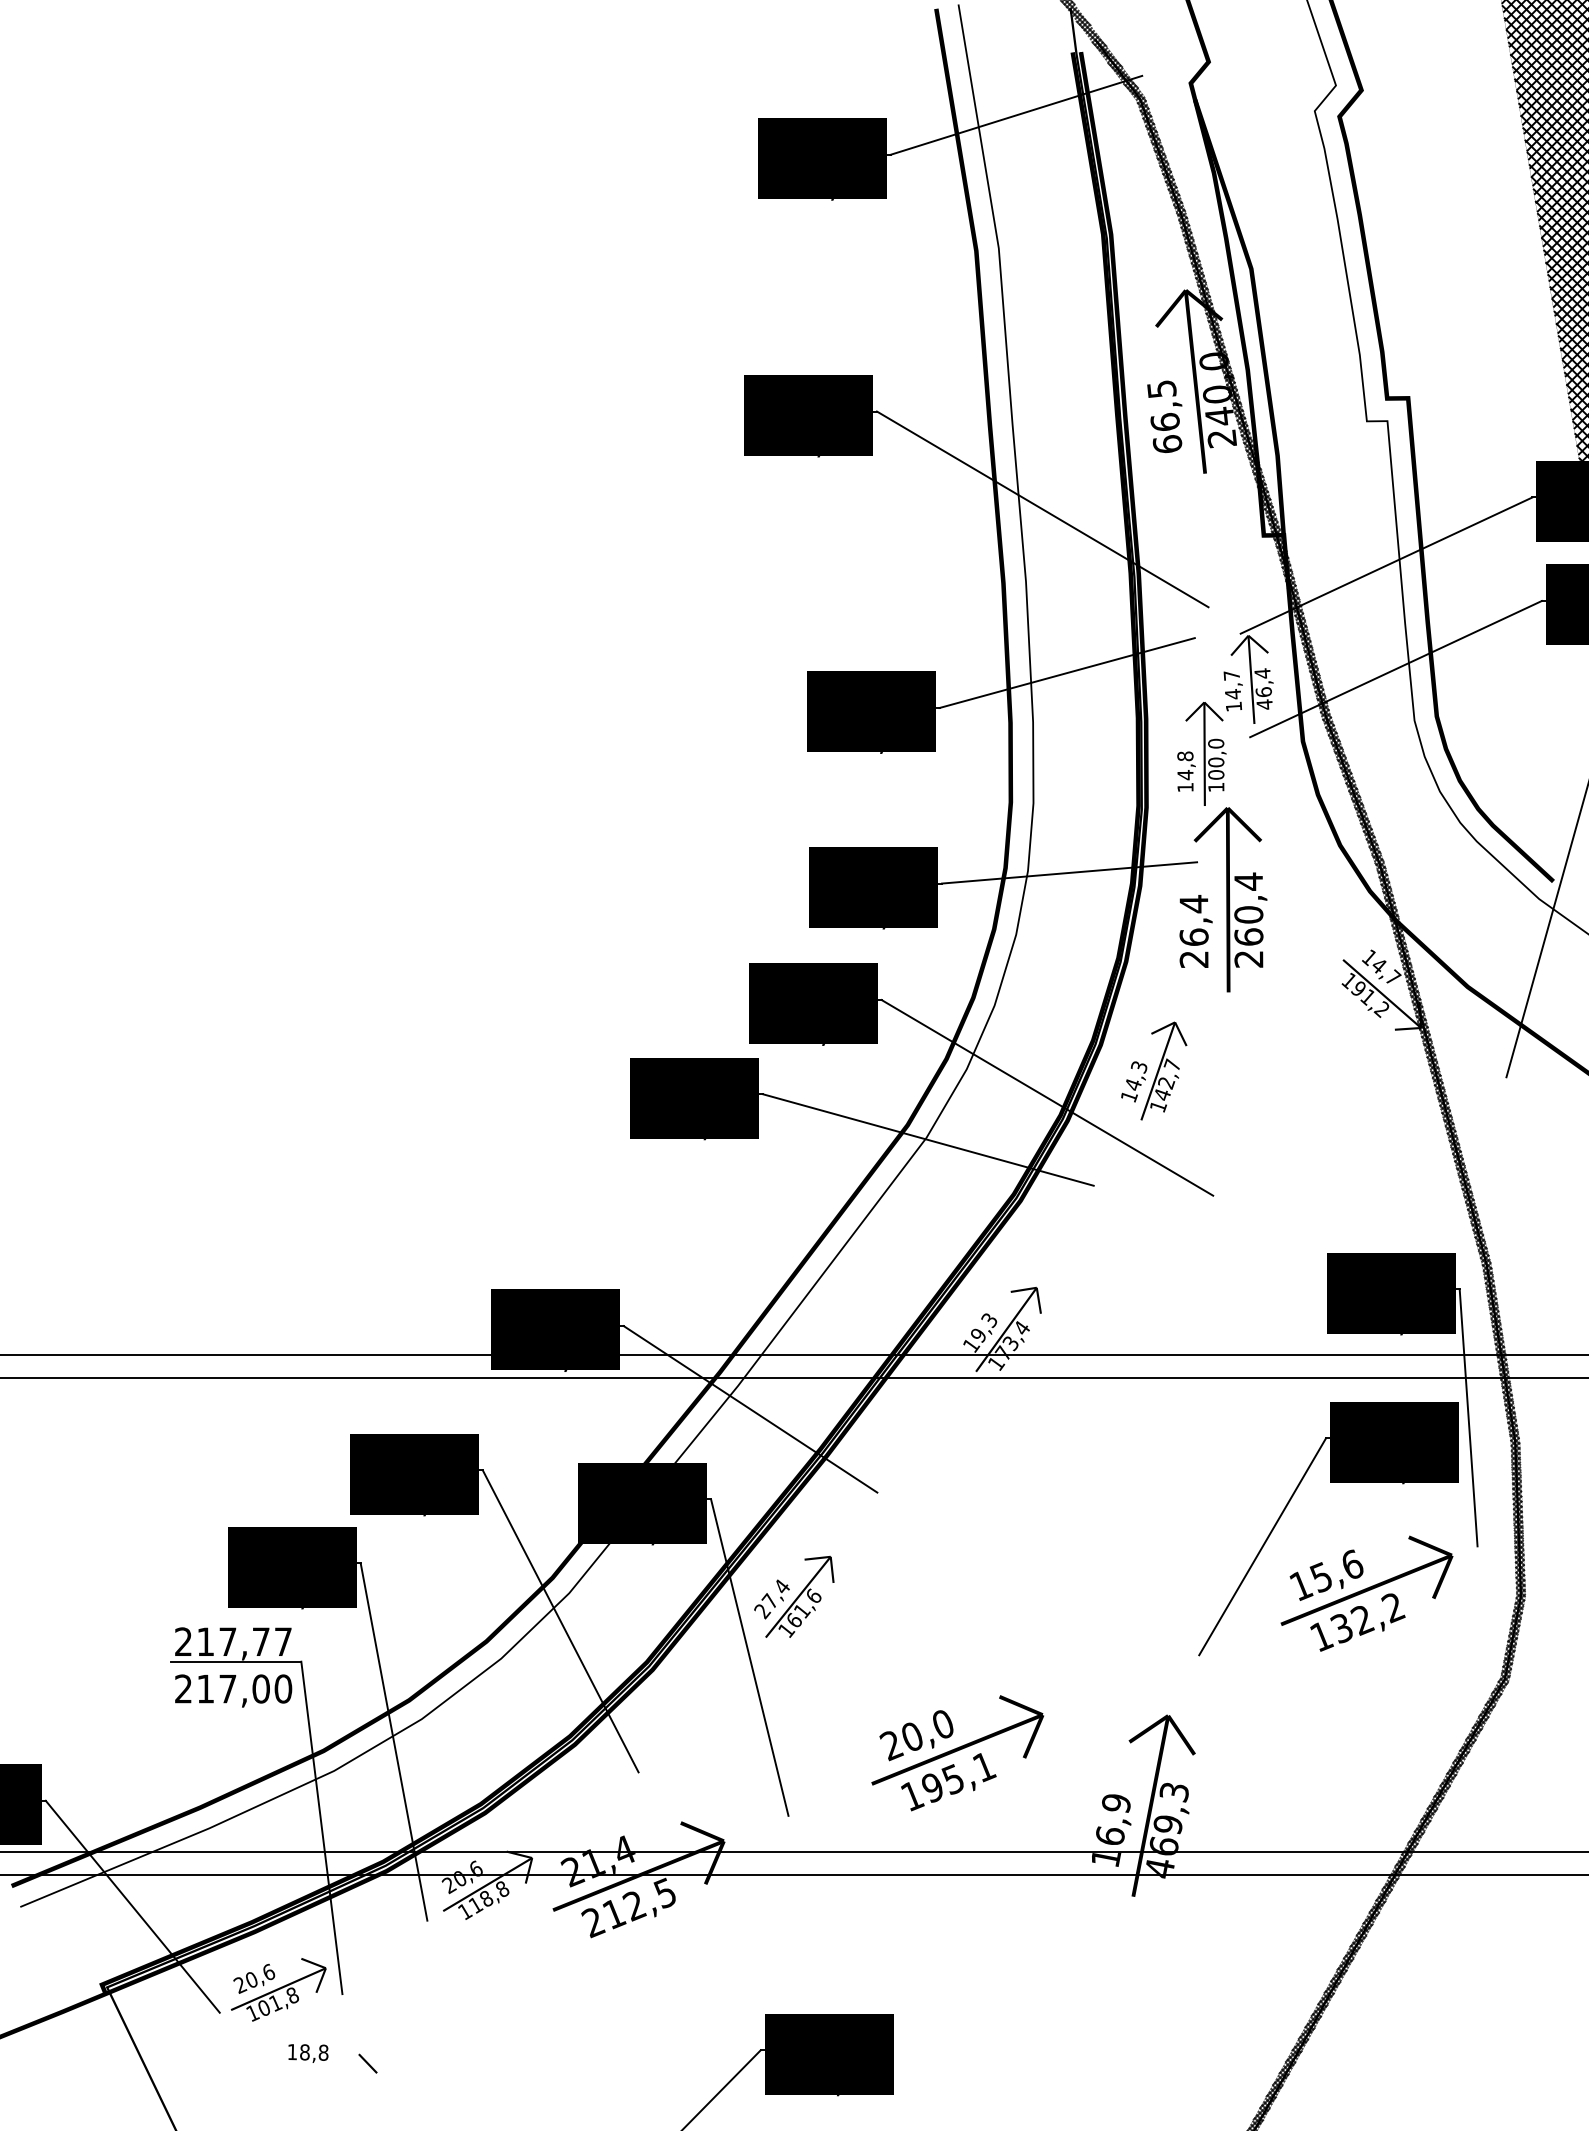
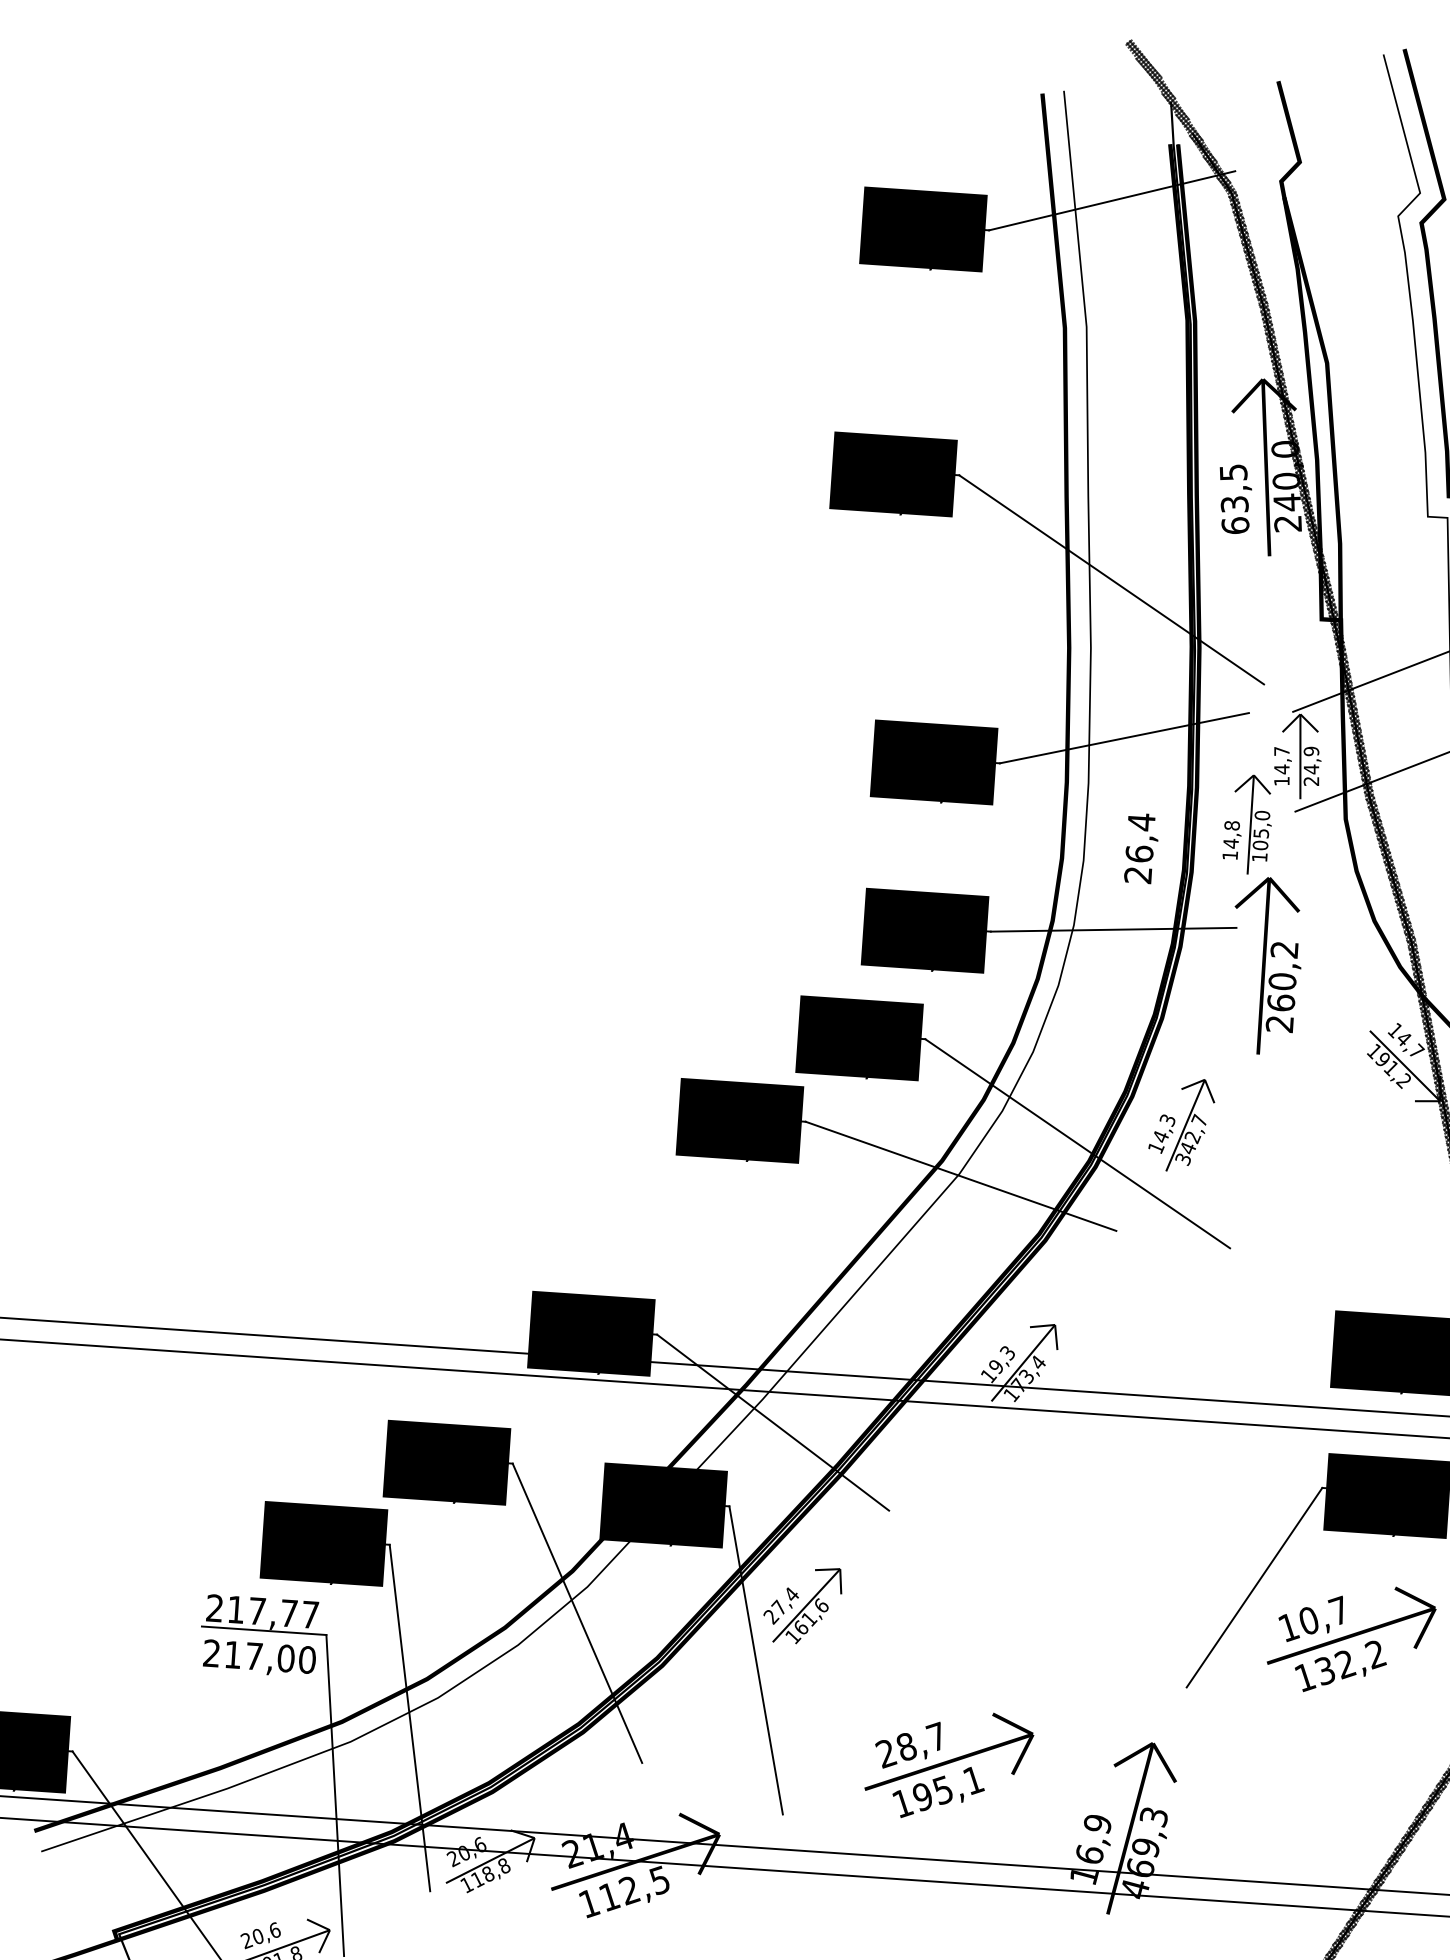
text: (1165, 421) -> (1234, 503), 66,5 -> 63,5
text: (1263, 688) -> (1311, 765), 46,4 -> 24,9
text: (1216, 762) -> (1261, 833), 100,0 -> 105,0
text: (1248, 881) -> (1284, 949), 260,4 -> 260,2
text: (1195, 931) -> (1141, 848), moved
text: (1158, 1106) -> (1183, 1159), 142,7 -> 342,7
text: (1336, 1570) -> (1323, 1615), 15,6 -> 10,7
text: (927, 1729) -> (921, 1740), 20,0 -> 28,7
text: (593, 1923) -> (589, 1904), 212,5 -> 112,5

